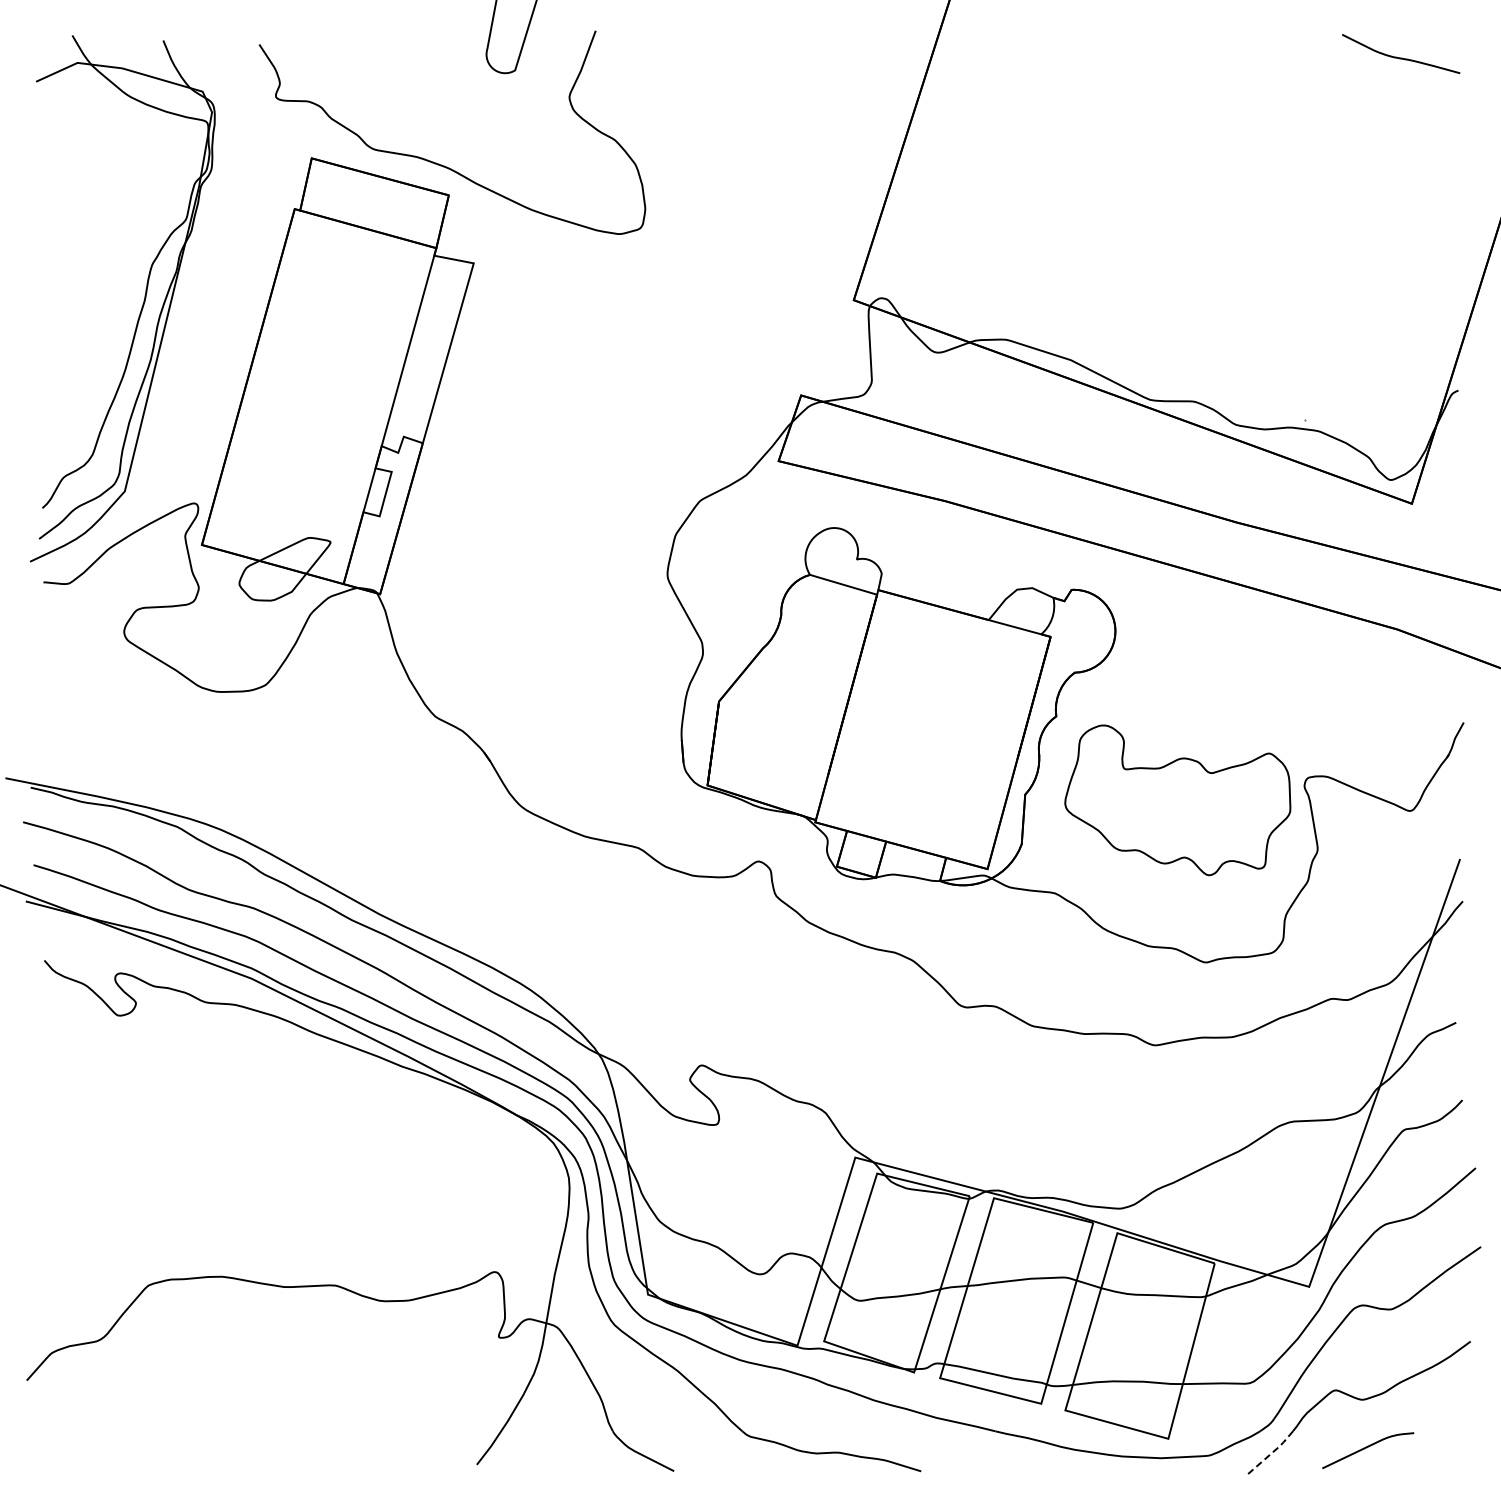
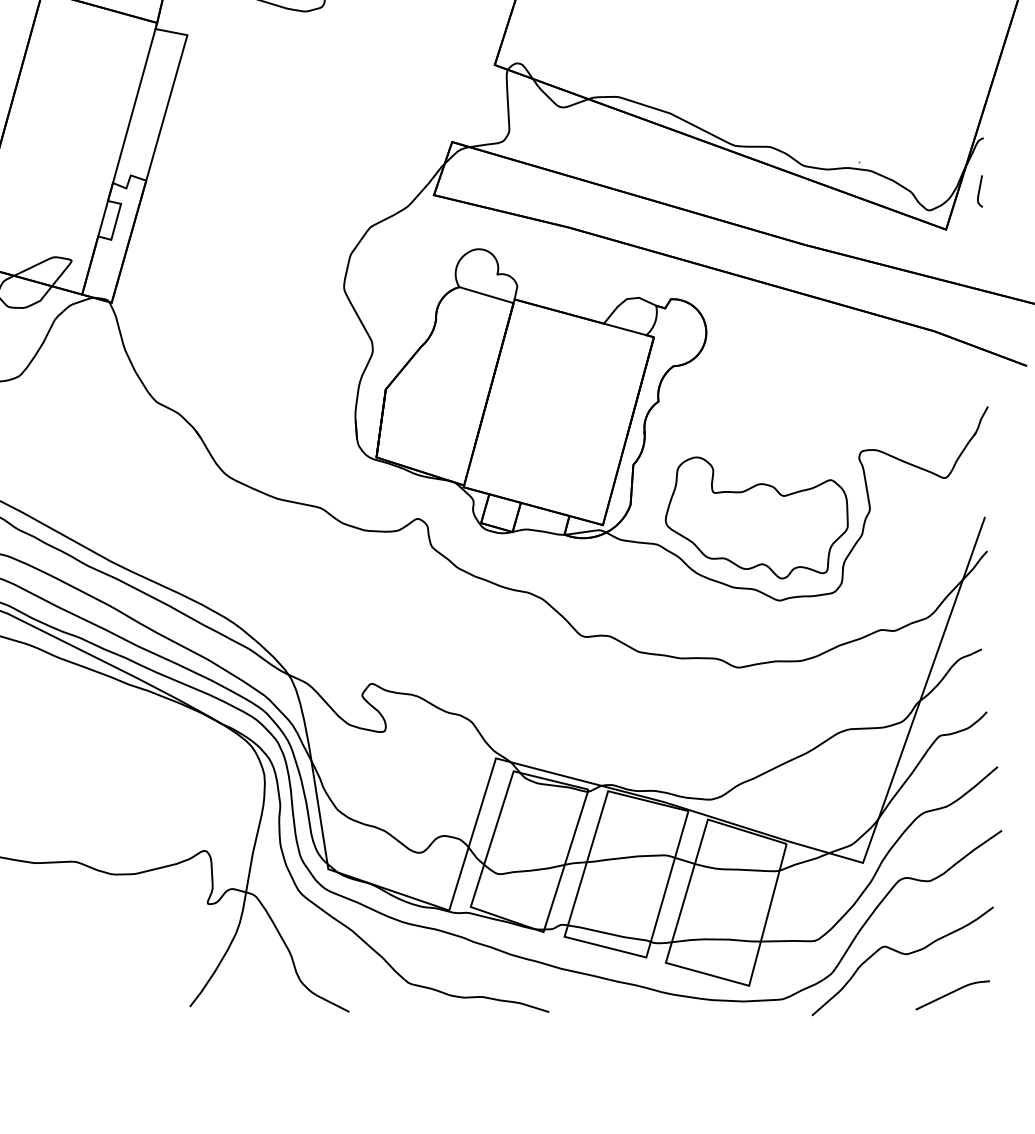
curve: (1453, 456) -> (979, 191), added
part: (1177, 800) -> (756, 518), moved
curve: (1366, 1448) -> (951, 993), moved
line: (1271, 1453) -> (832, 997), dashed -> solid

